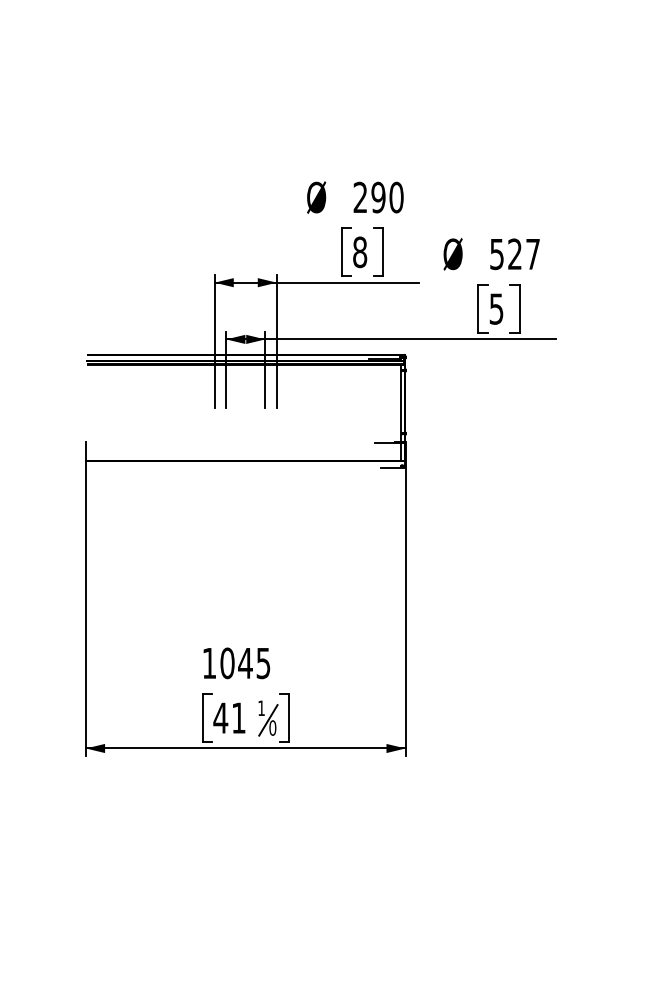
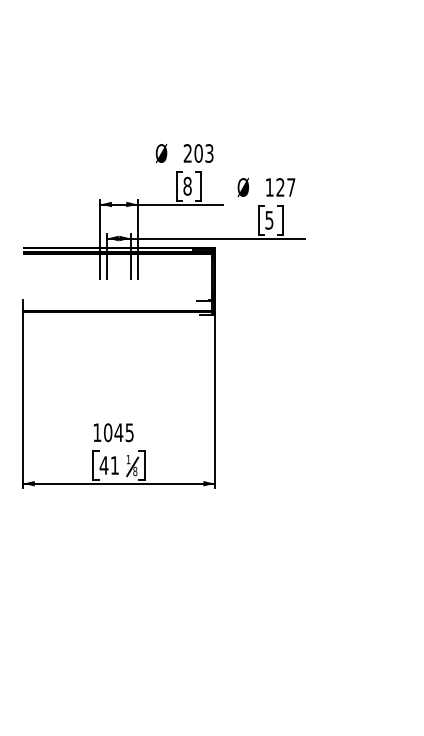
text: (386, 197) -> (203, 153), 290 -> 203
text: (496, 254) -> (269, 187), 527 -> 127
text: (273, 728) -> (135, 471), 0 -> 8

